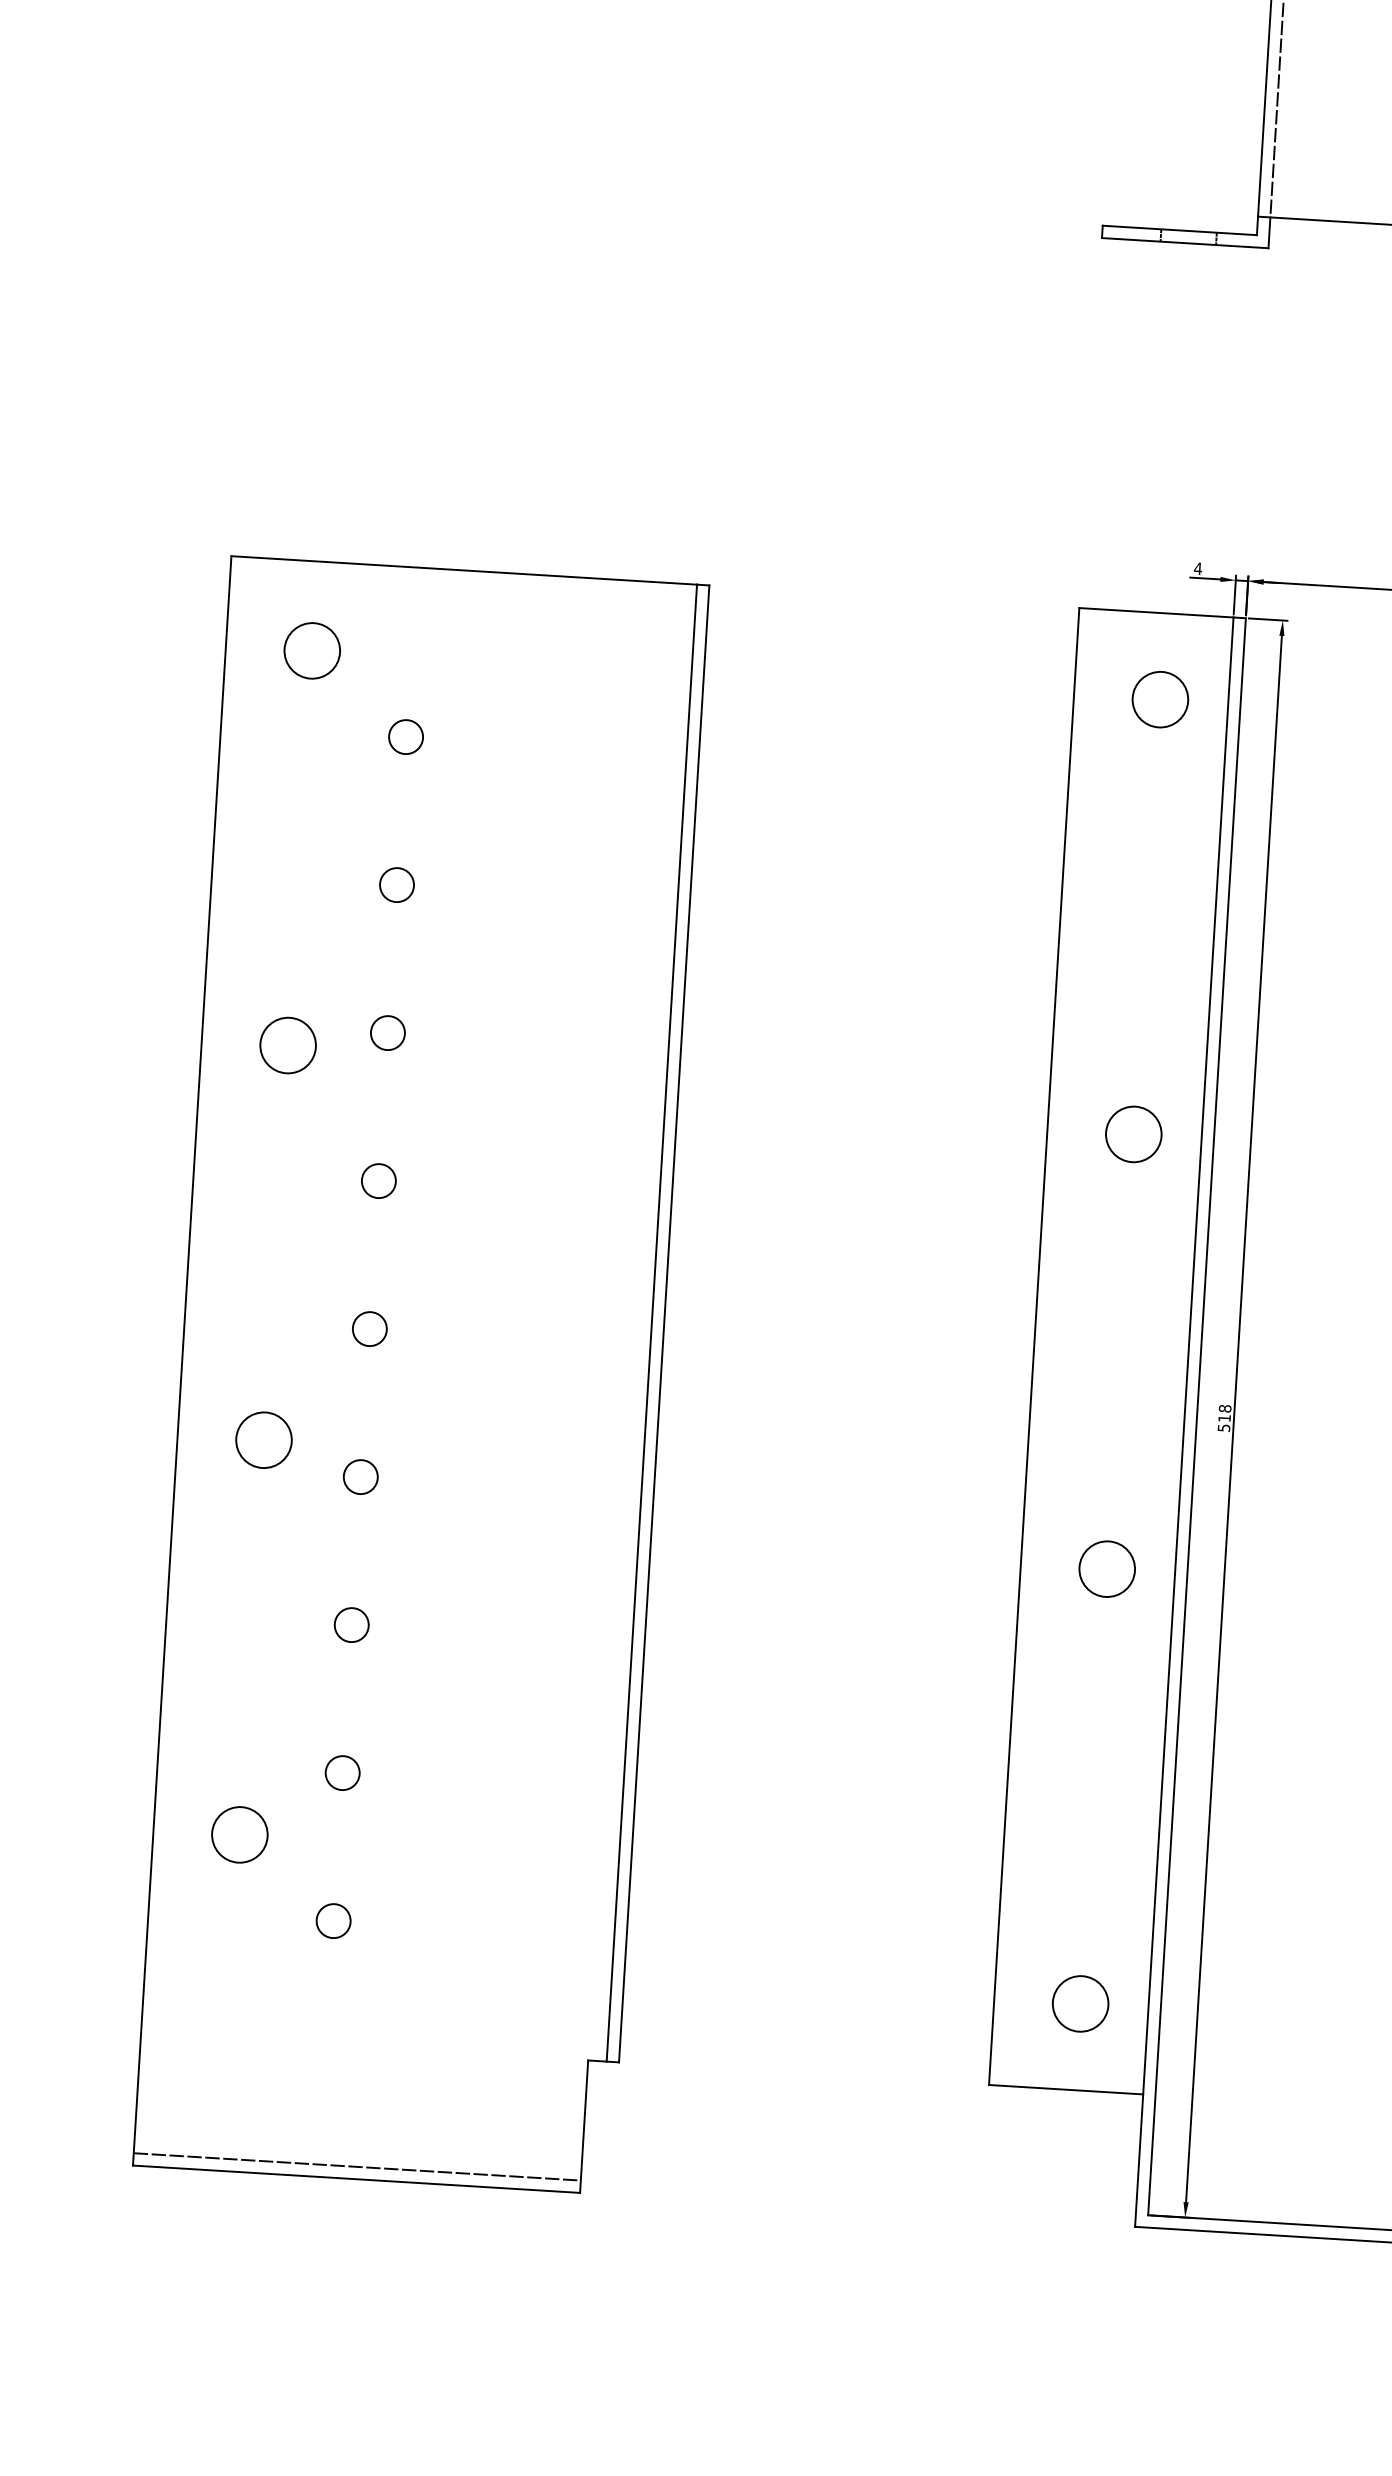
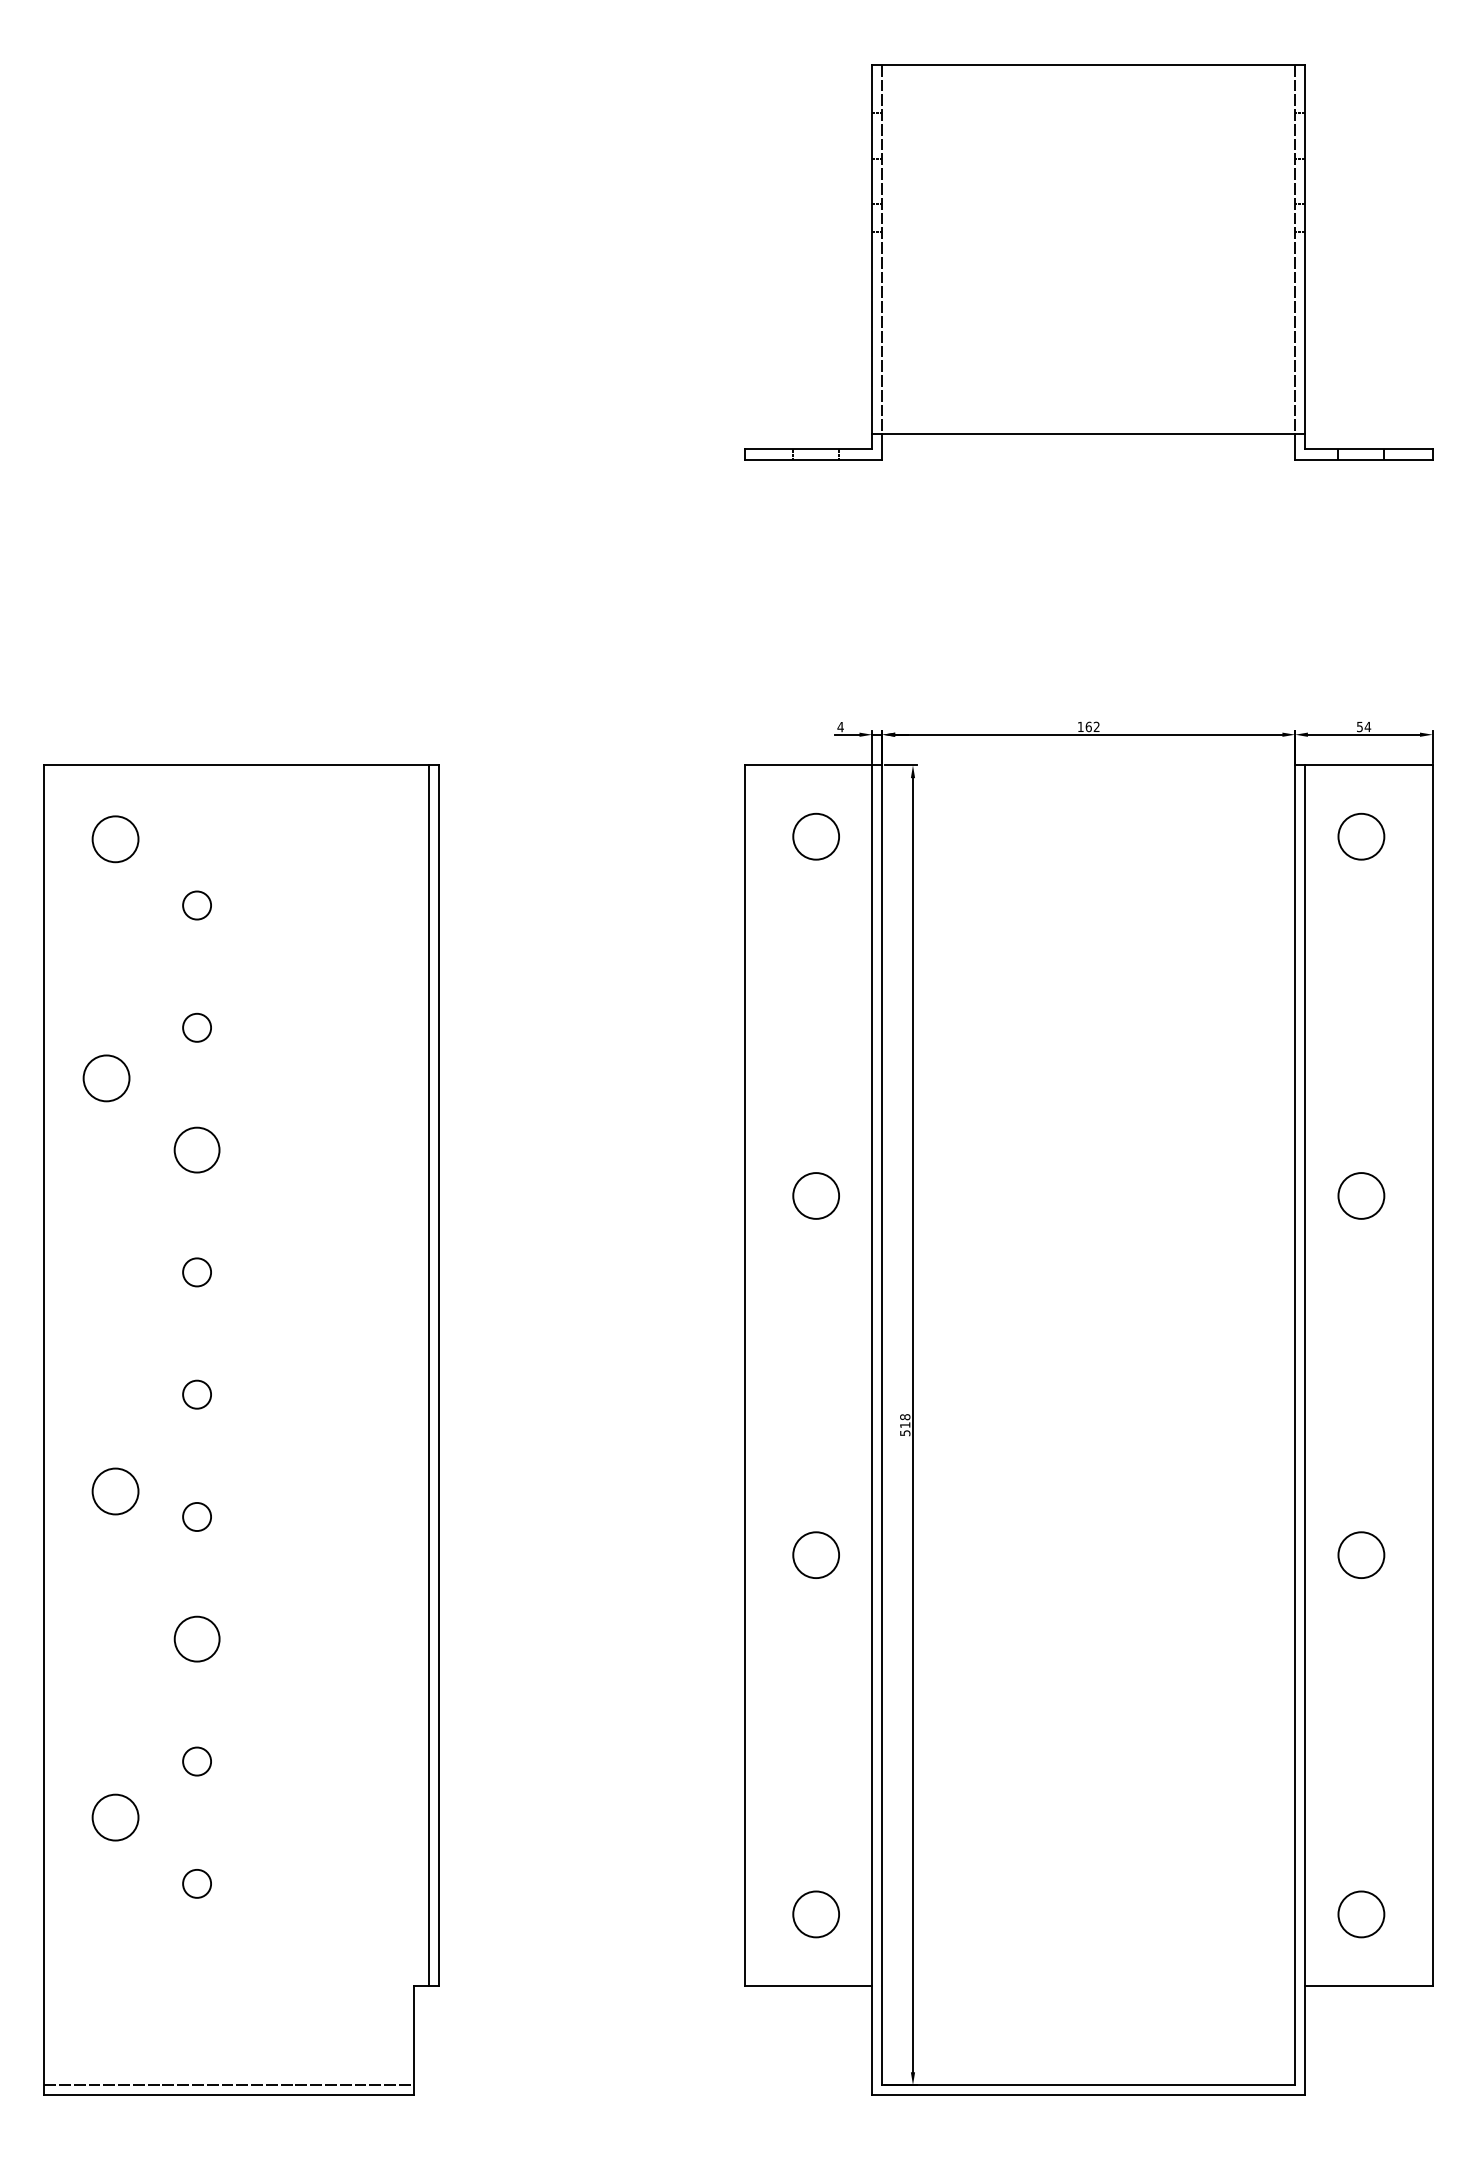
circle: (388, 1033) -> (197, 1150), size x1.6
circle: (288, 1045) -> (106, 1078), moved
circle: (351, 1625) -> (196, 1639), size x1.6

